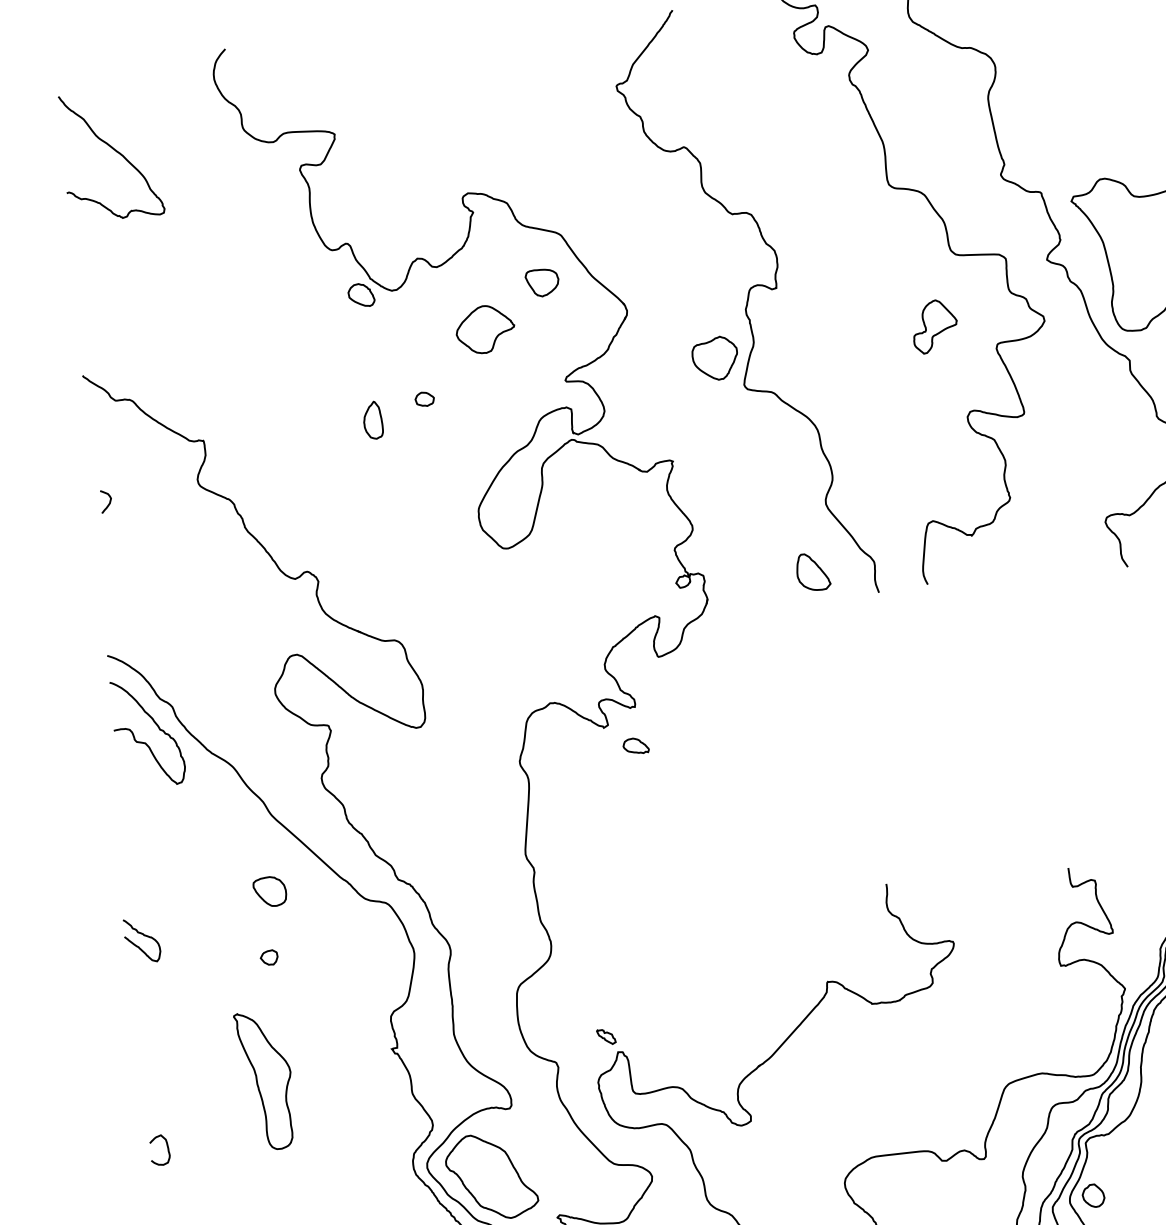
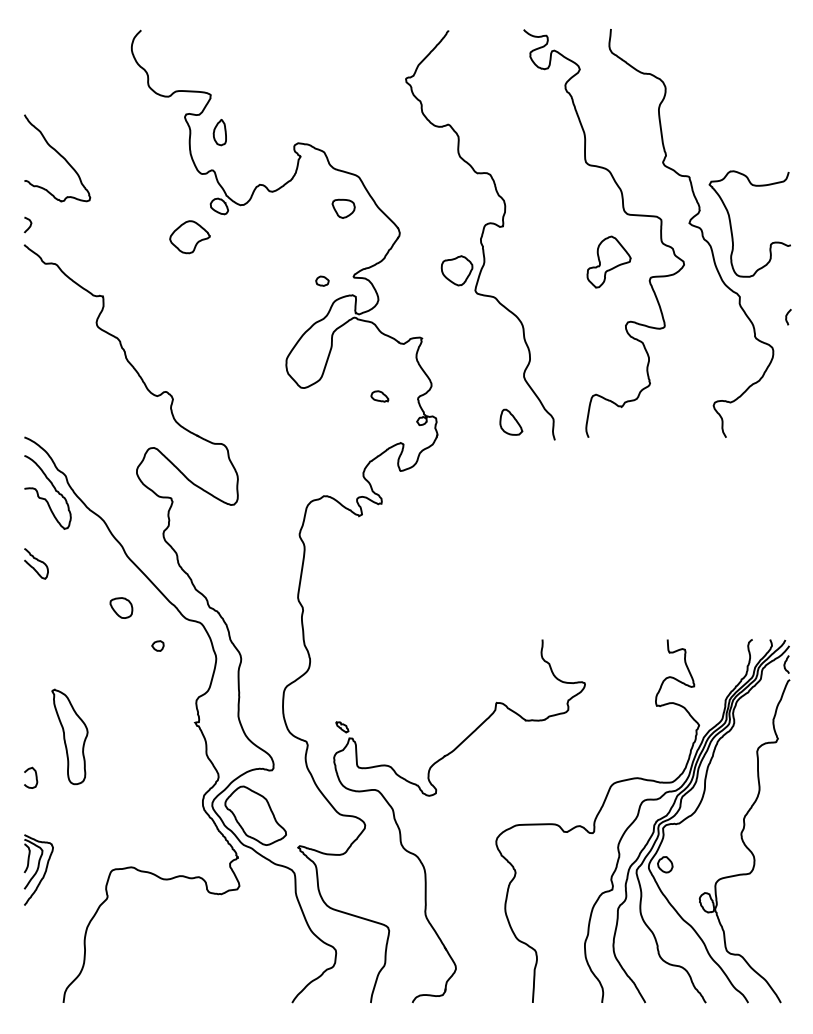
curve: (114, 151) -> (59, 155), moved
part: (934, 325) -> (608, 261), size x1.43
part: (484, 329) -> (189, 237), moved
part: (424, 398) -> (322, 280), moved
part: (372, 420) -> (219, 132), moved
curve: (108, 502) -> (29, 225), moved
part: (635, 746) -> (379, 396), moved
curve: (145, 936) -> (38, 561), moved
part: (268, 956) -> (157, 645), moved
part: (264, 1080) -> (69, 736), moved

